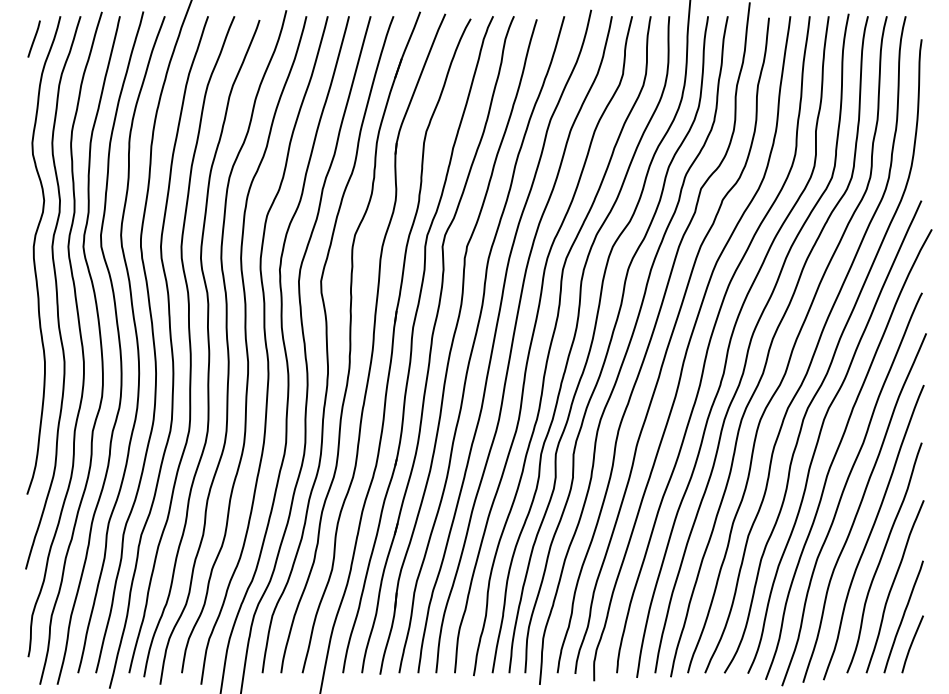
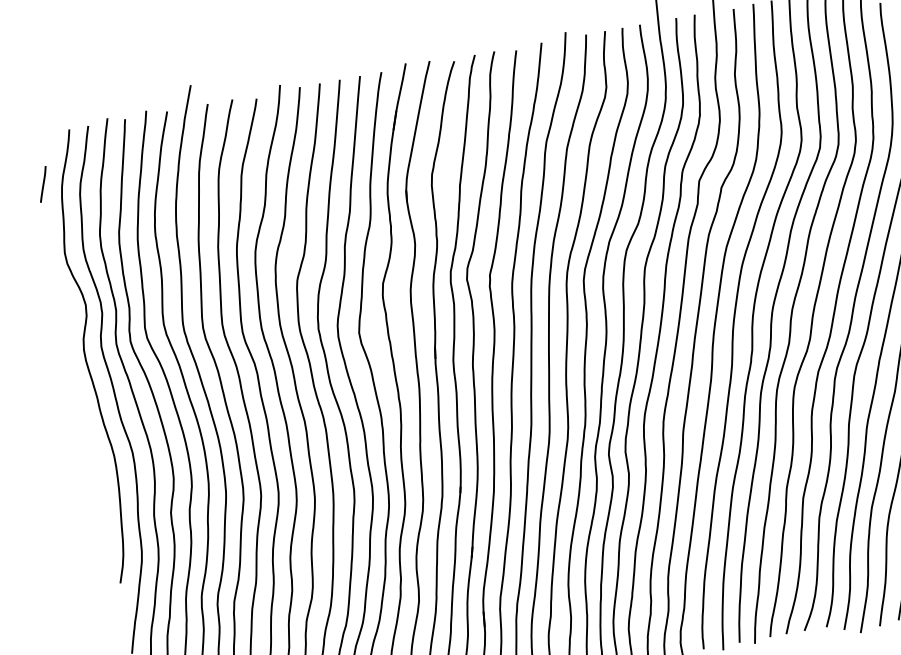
line: (33, 38) -> (42, 183), moved

